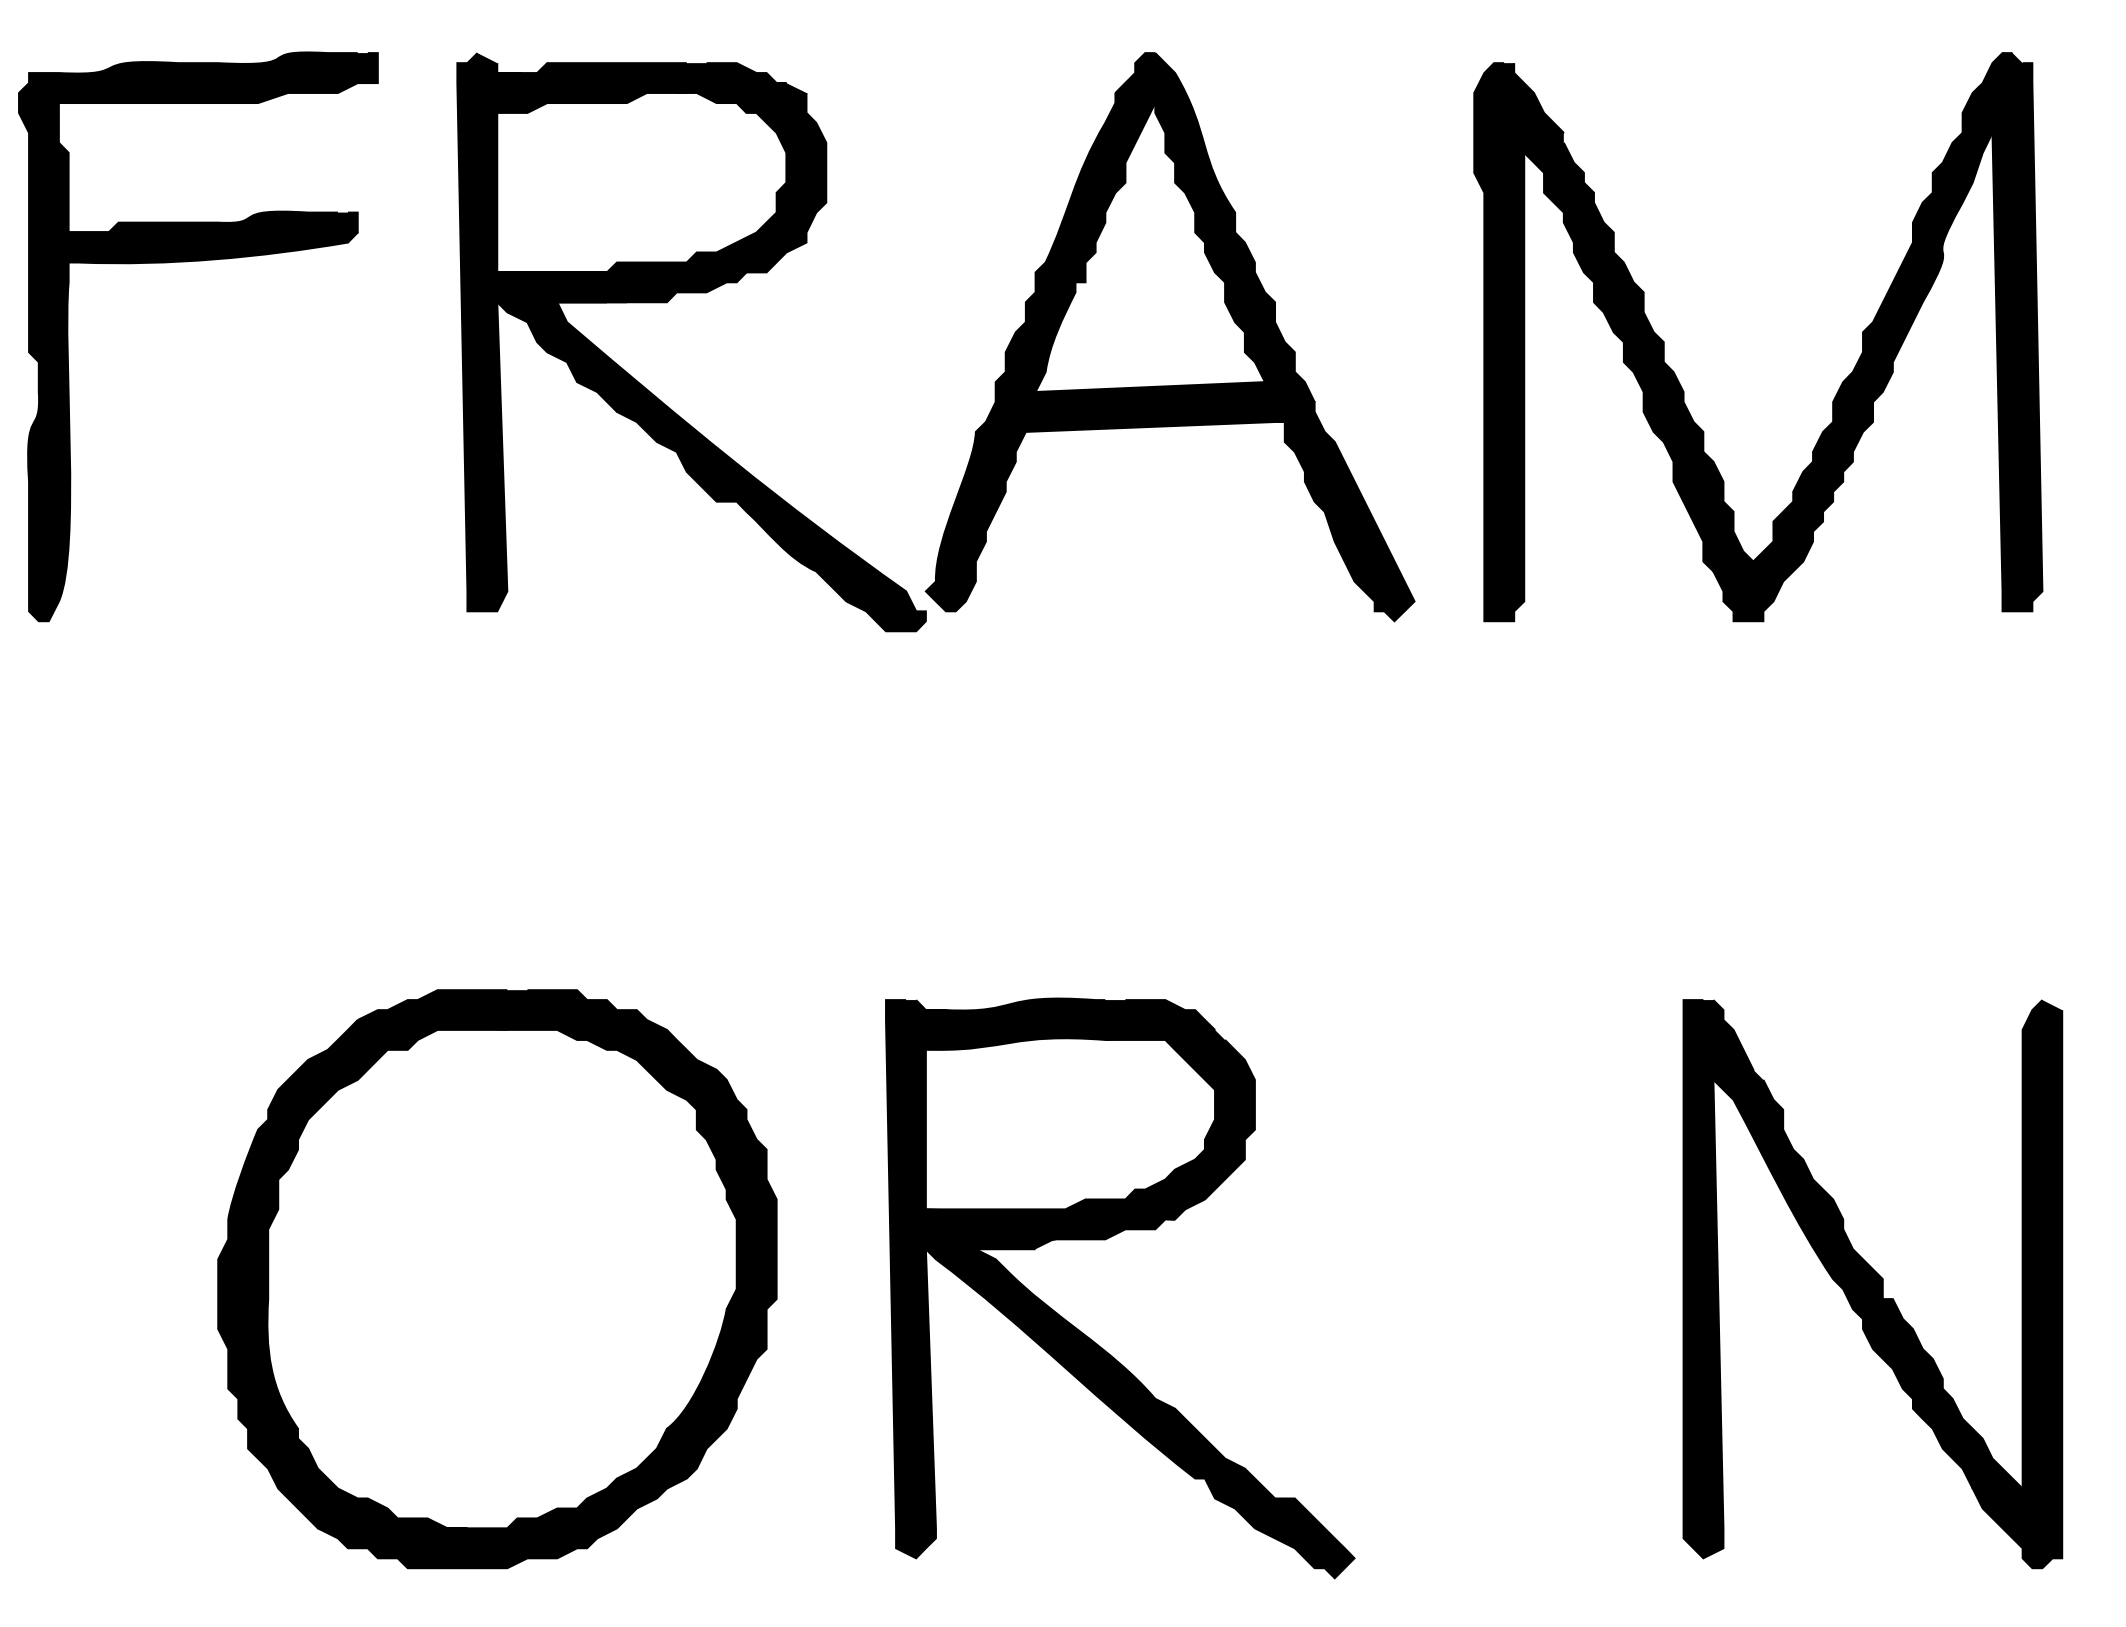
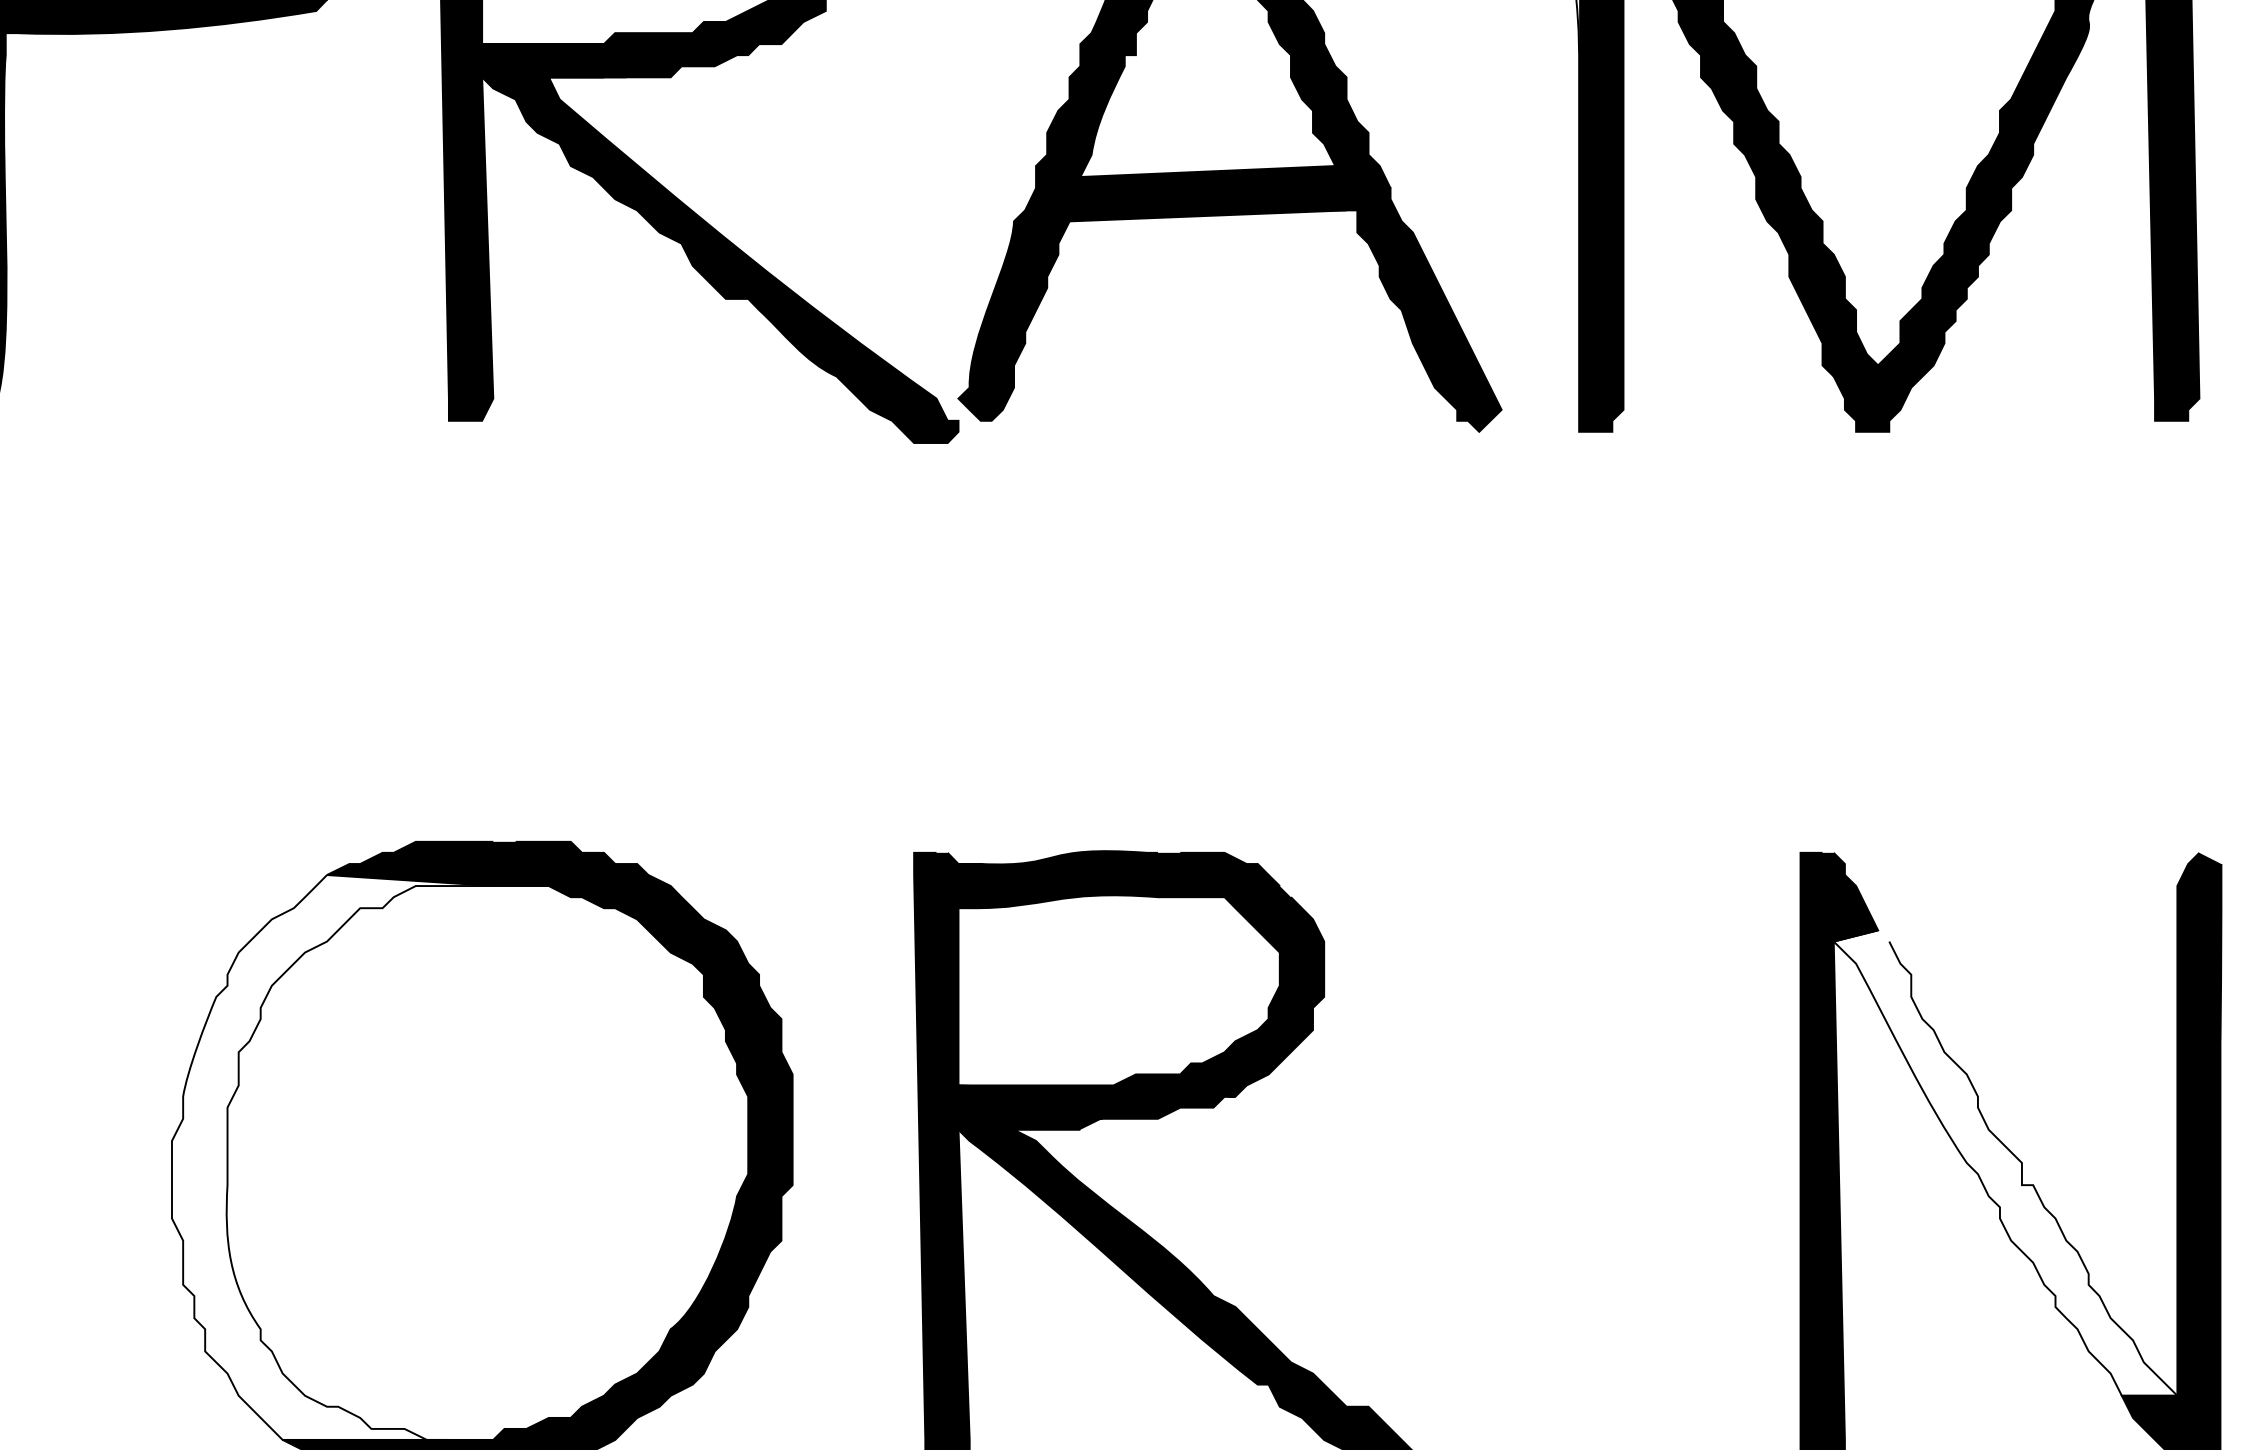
fill: (362, 1274) -> (332, 1157), removed
fill: (1867, 1278) -> (2004, 1162), removed

